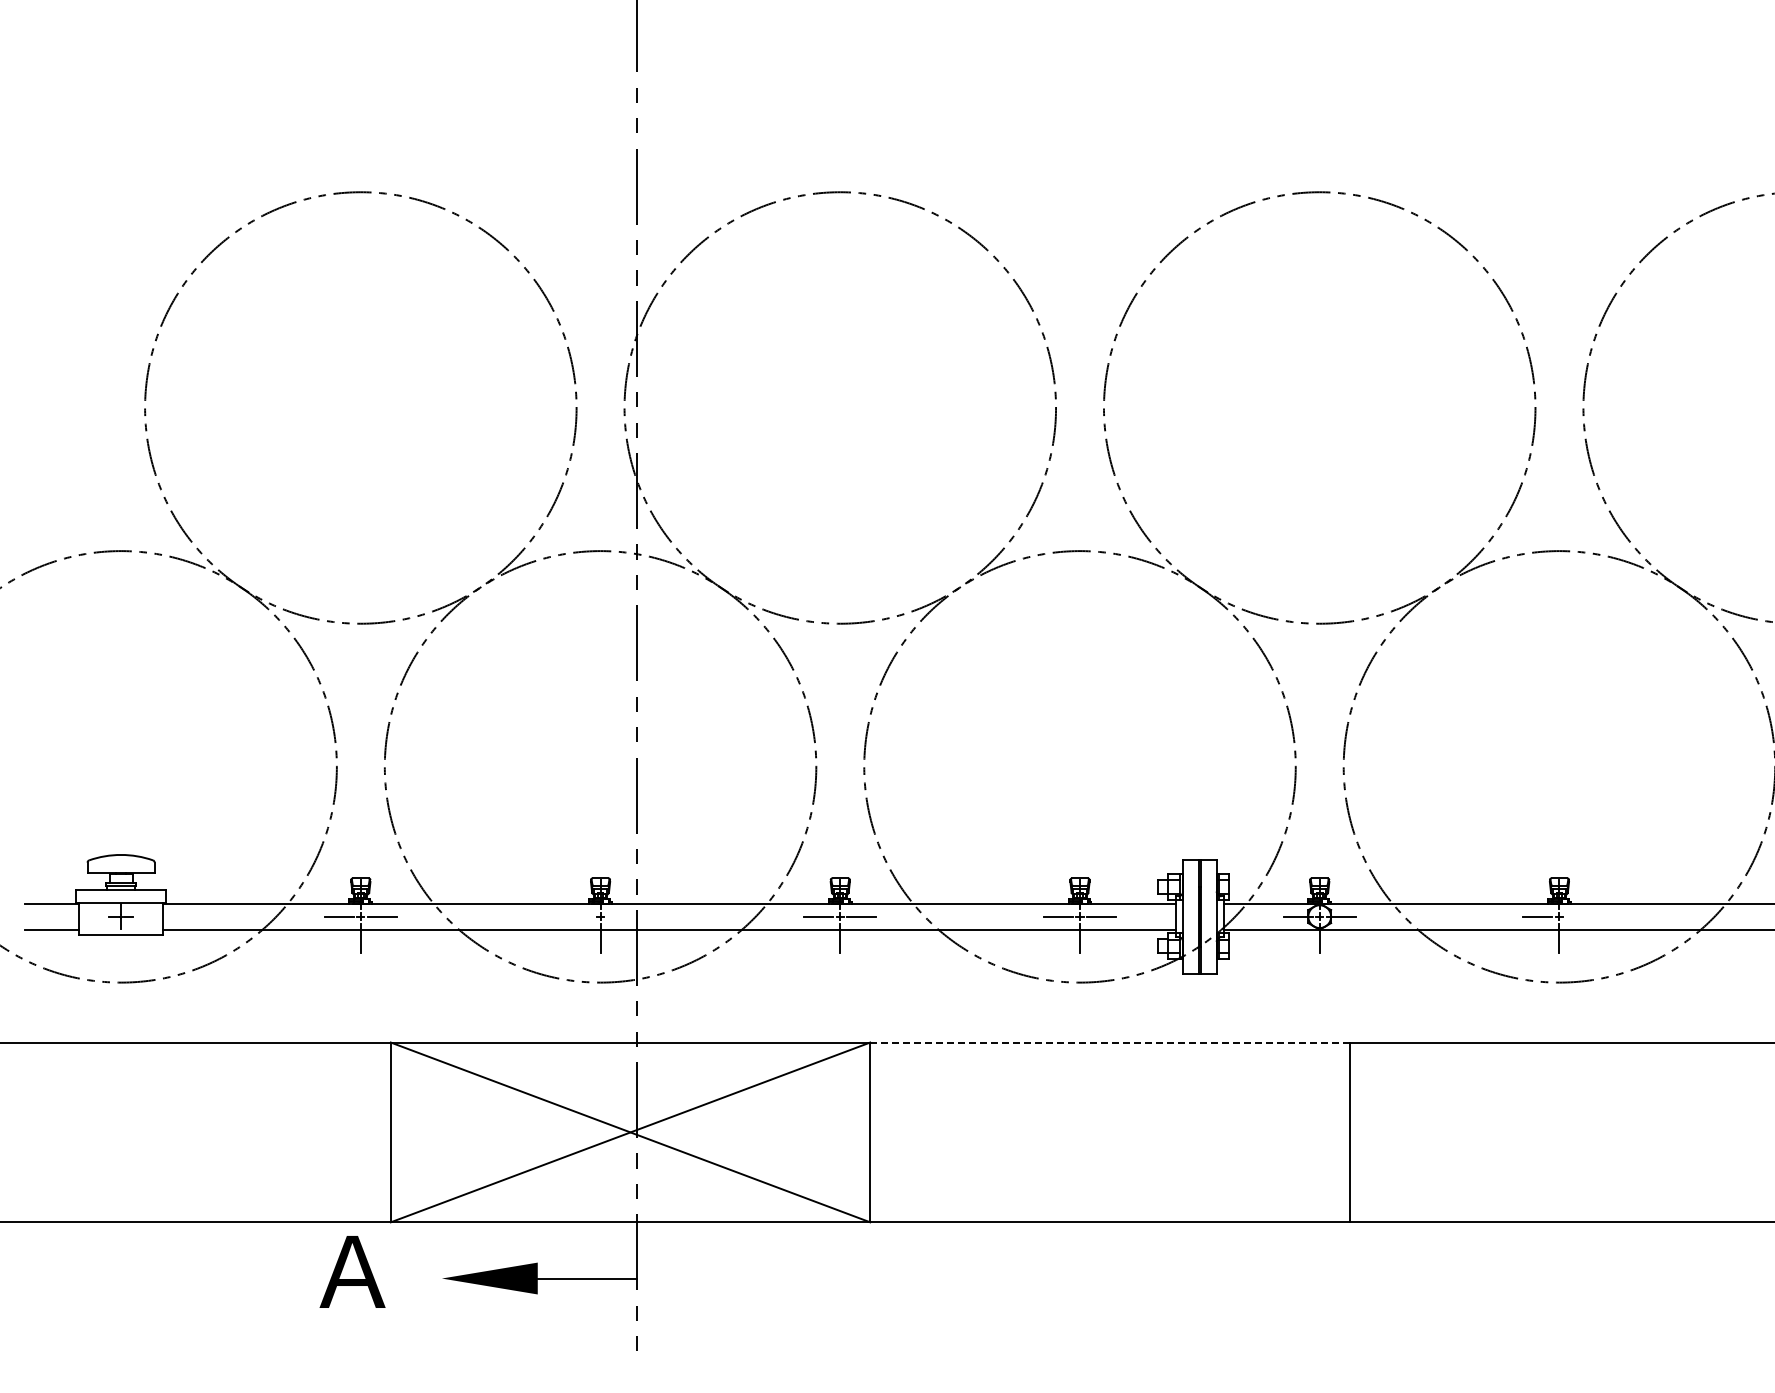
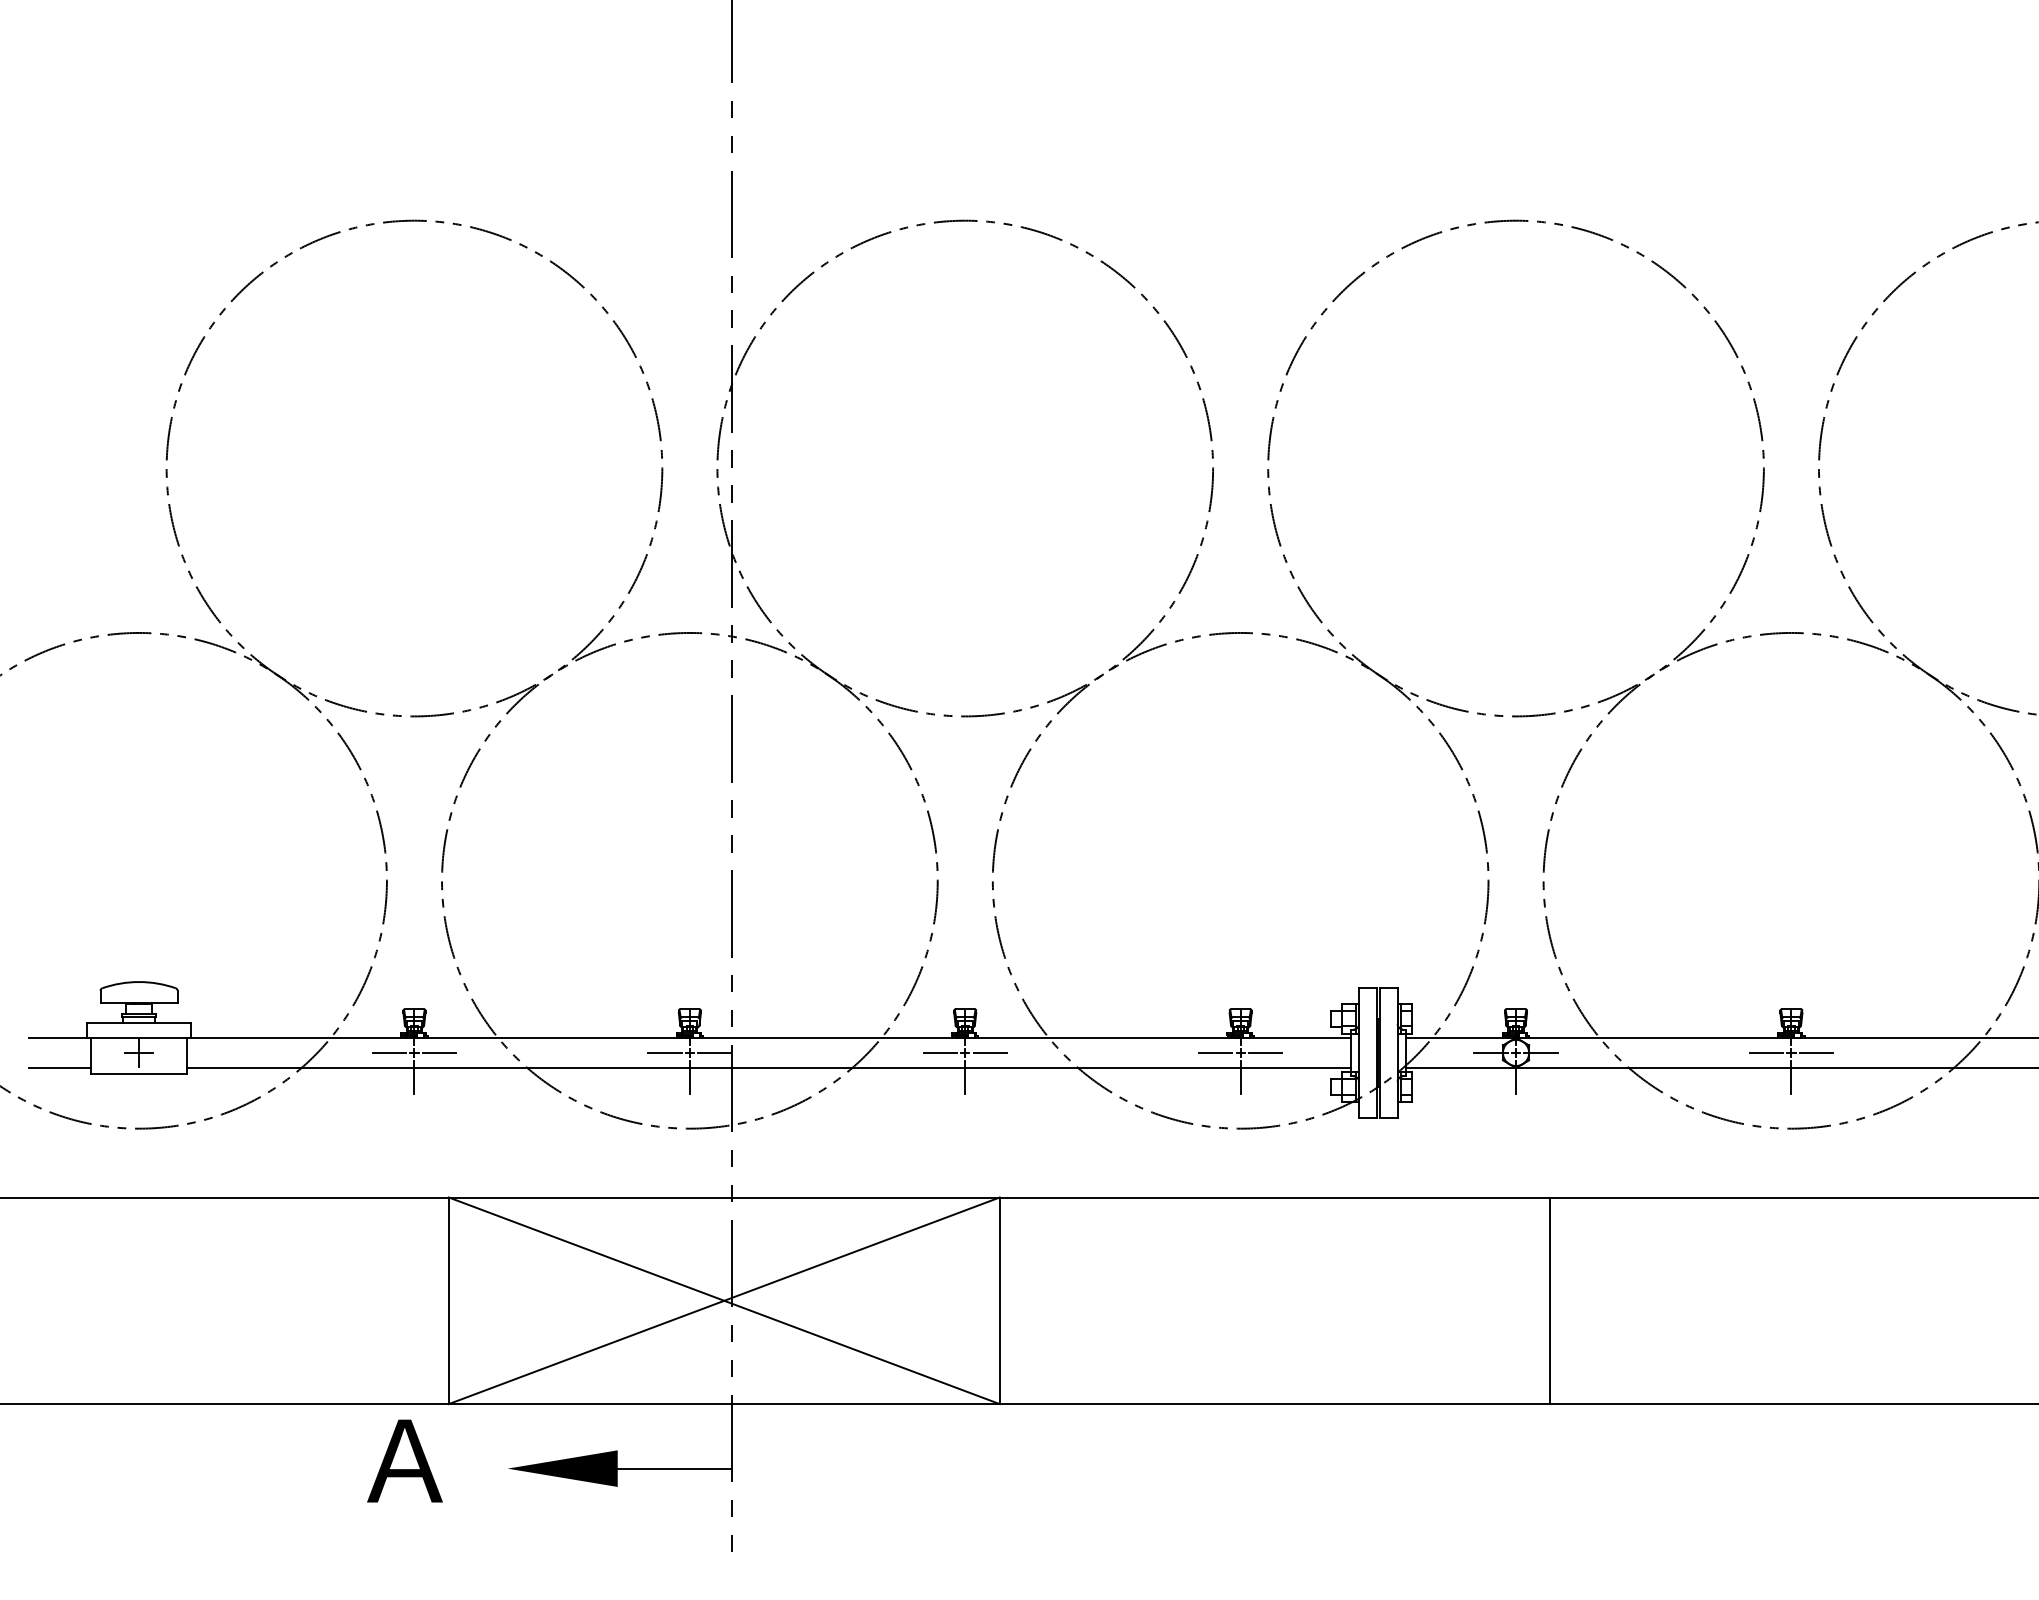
line: (578, 916) -> (664, 1052), added
line: (621, 916) -> (713, 1052), added
line: (1580, 916) -> (1815, 1052), added
line: (1109, 1042) -> (1274, 1197), dashed -> solid

